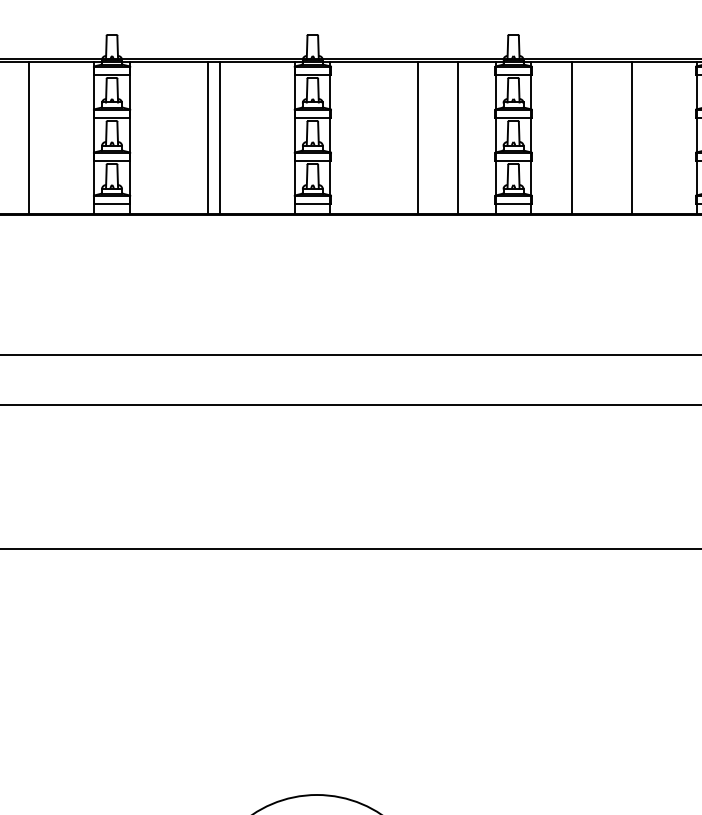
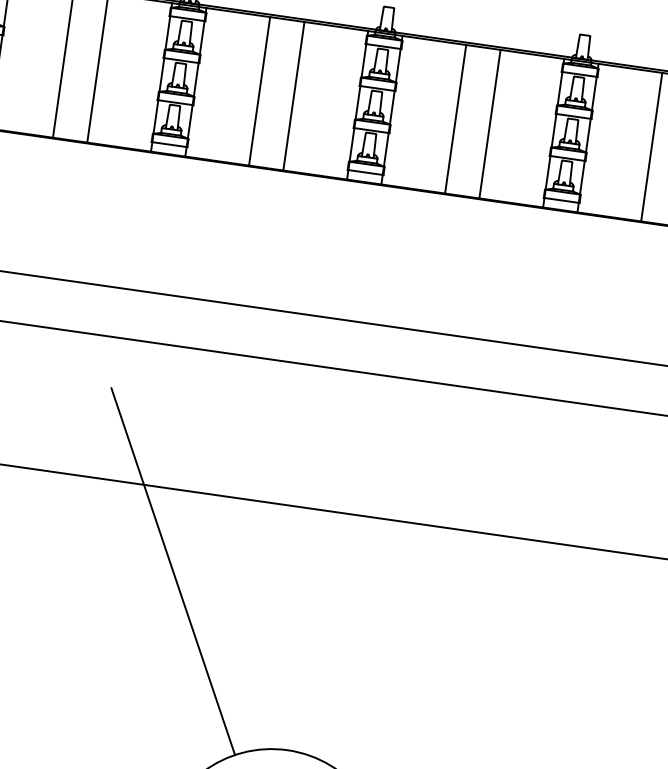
line: (207, 137) -> (293, 95), moved
line: (219, 137) -> (259, 91), moved
line: (417, 137) -> (455, 118), moved
line: (457, 137) -> (489, 123), moved
line: (572, 137) -> (651, 146), moved
line: (176, 631) -> (173, 571), added

